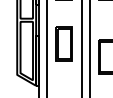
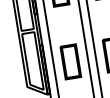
part: (63, 43) -> (70, 61), moved

